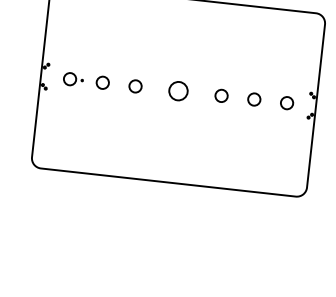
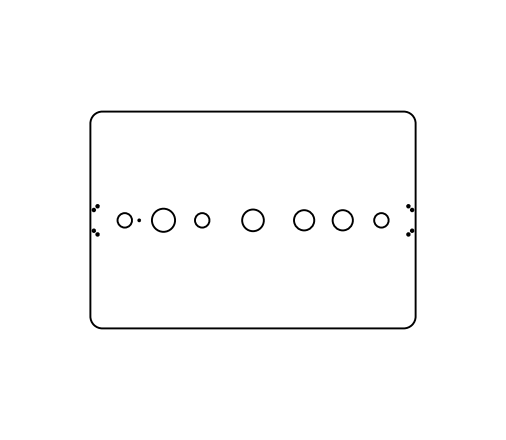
circle: (102, 82) -> (163, 220), size x1.6
circle: (221, 96) -> (303, 220), size x1.4
circle: (254, 99) -> (342, 220), size x1.4

